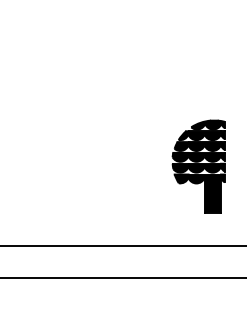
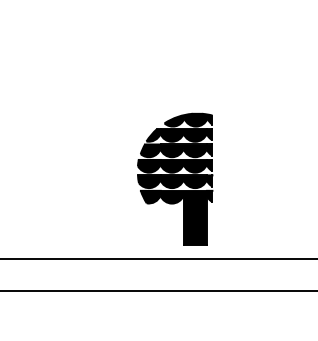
part: (198, 165) -> (175, 178), size x1.43

